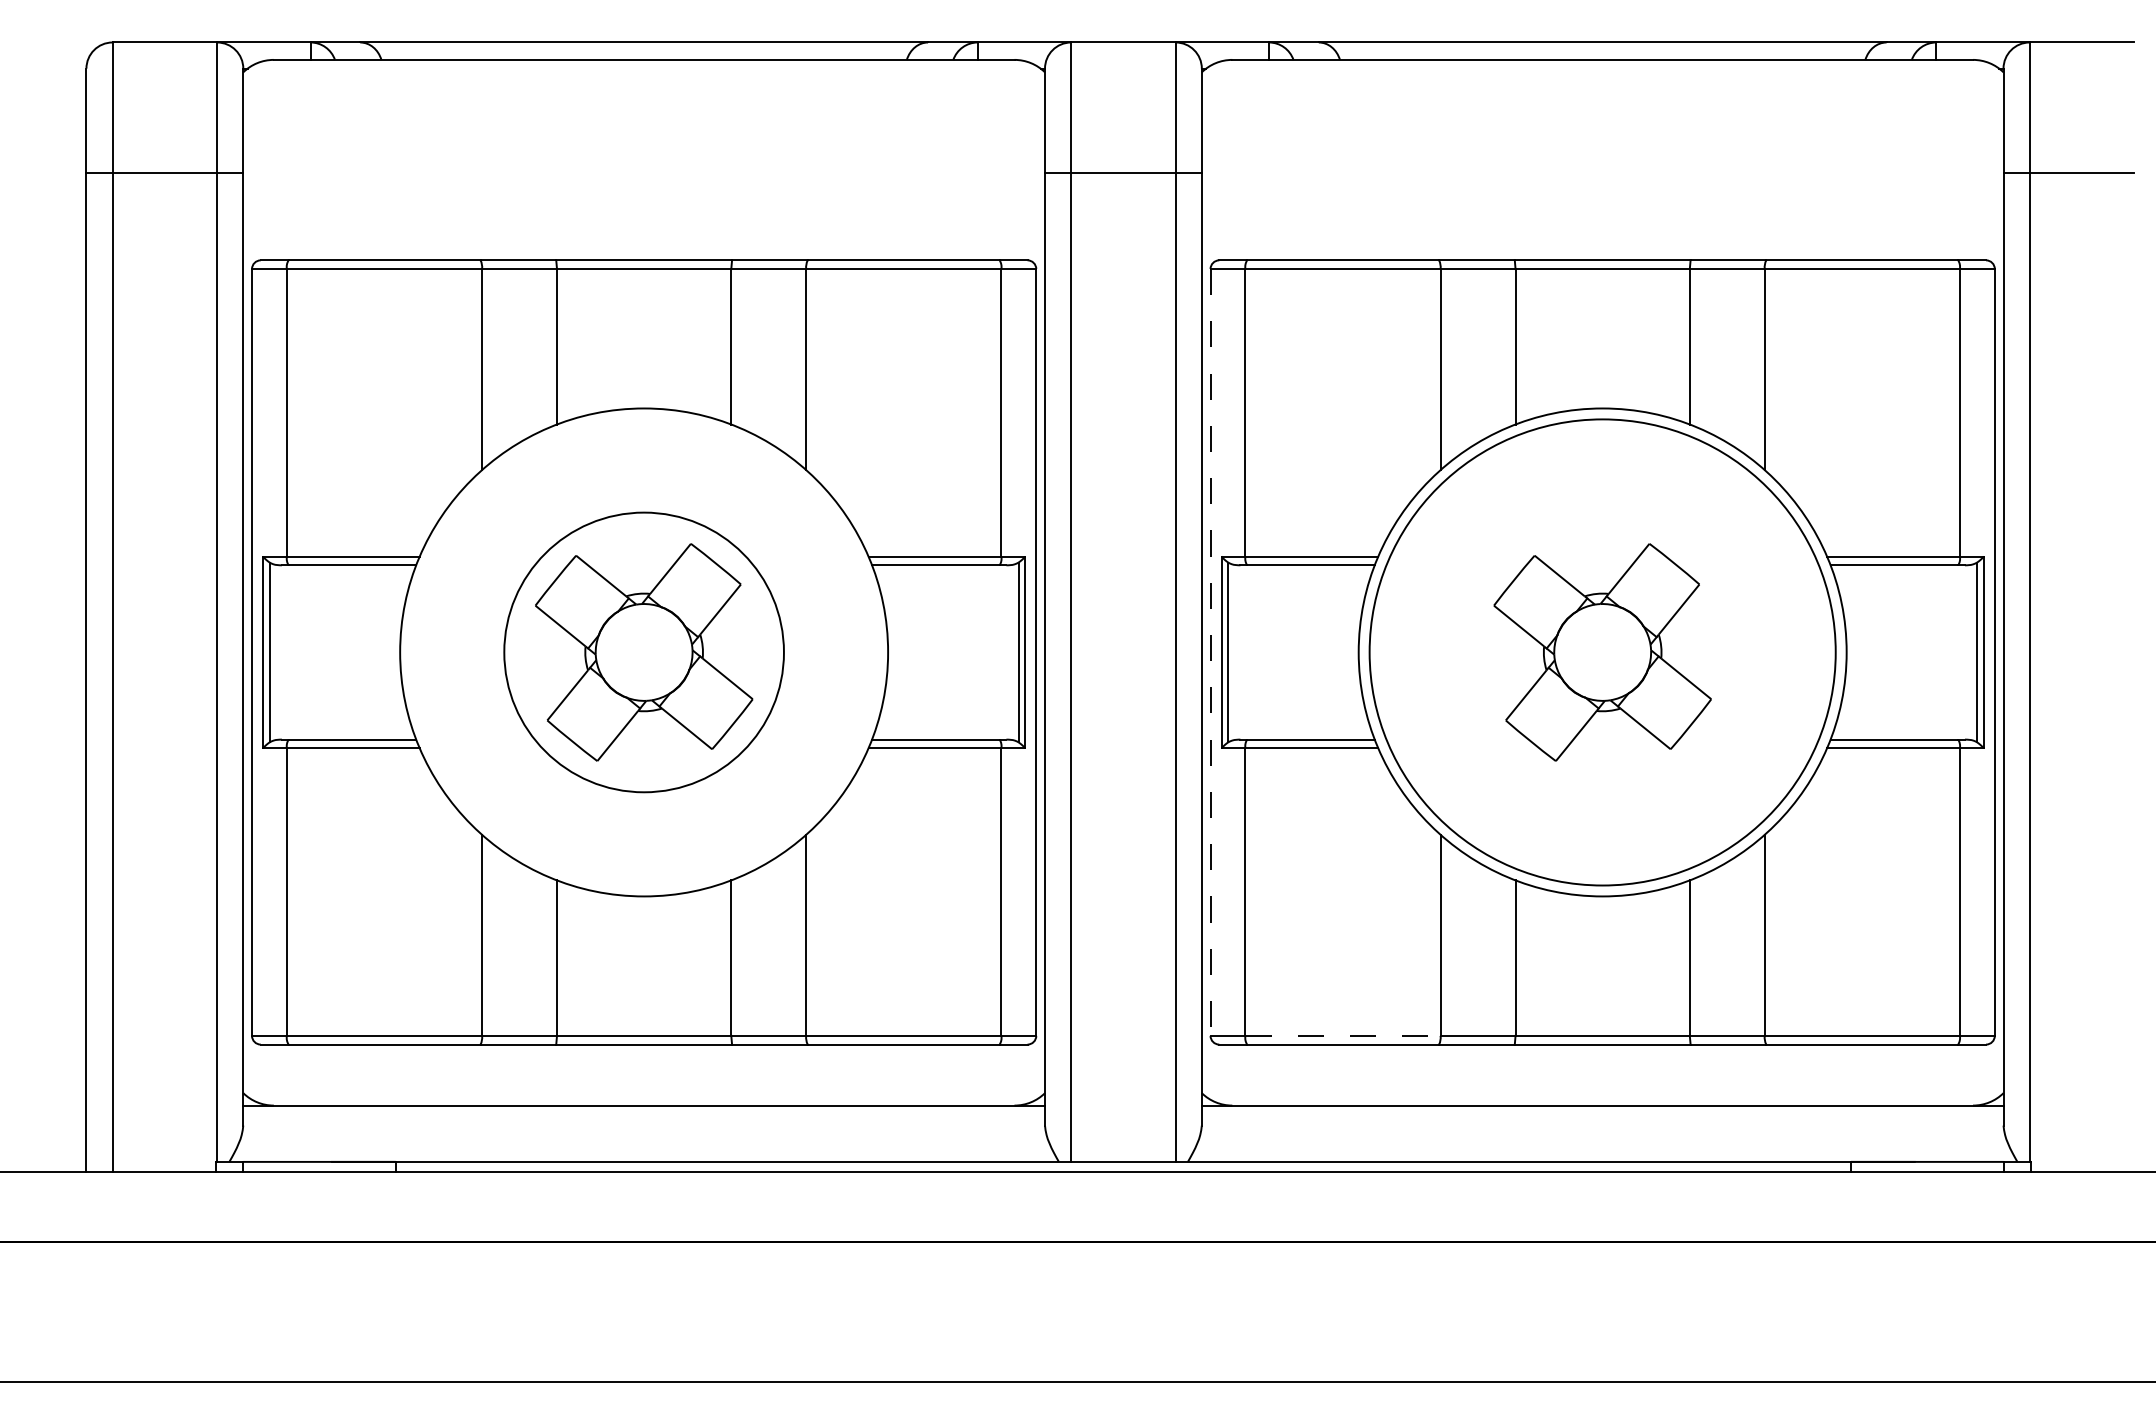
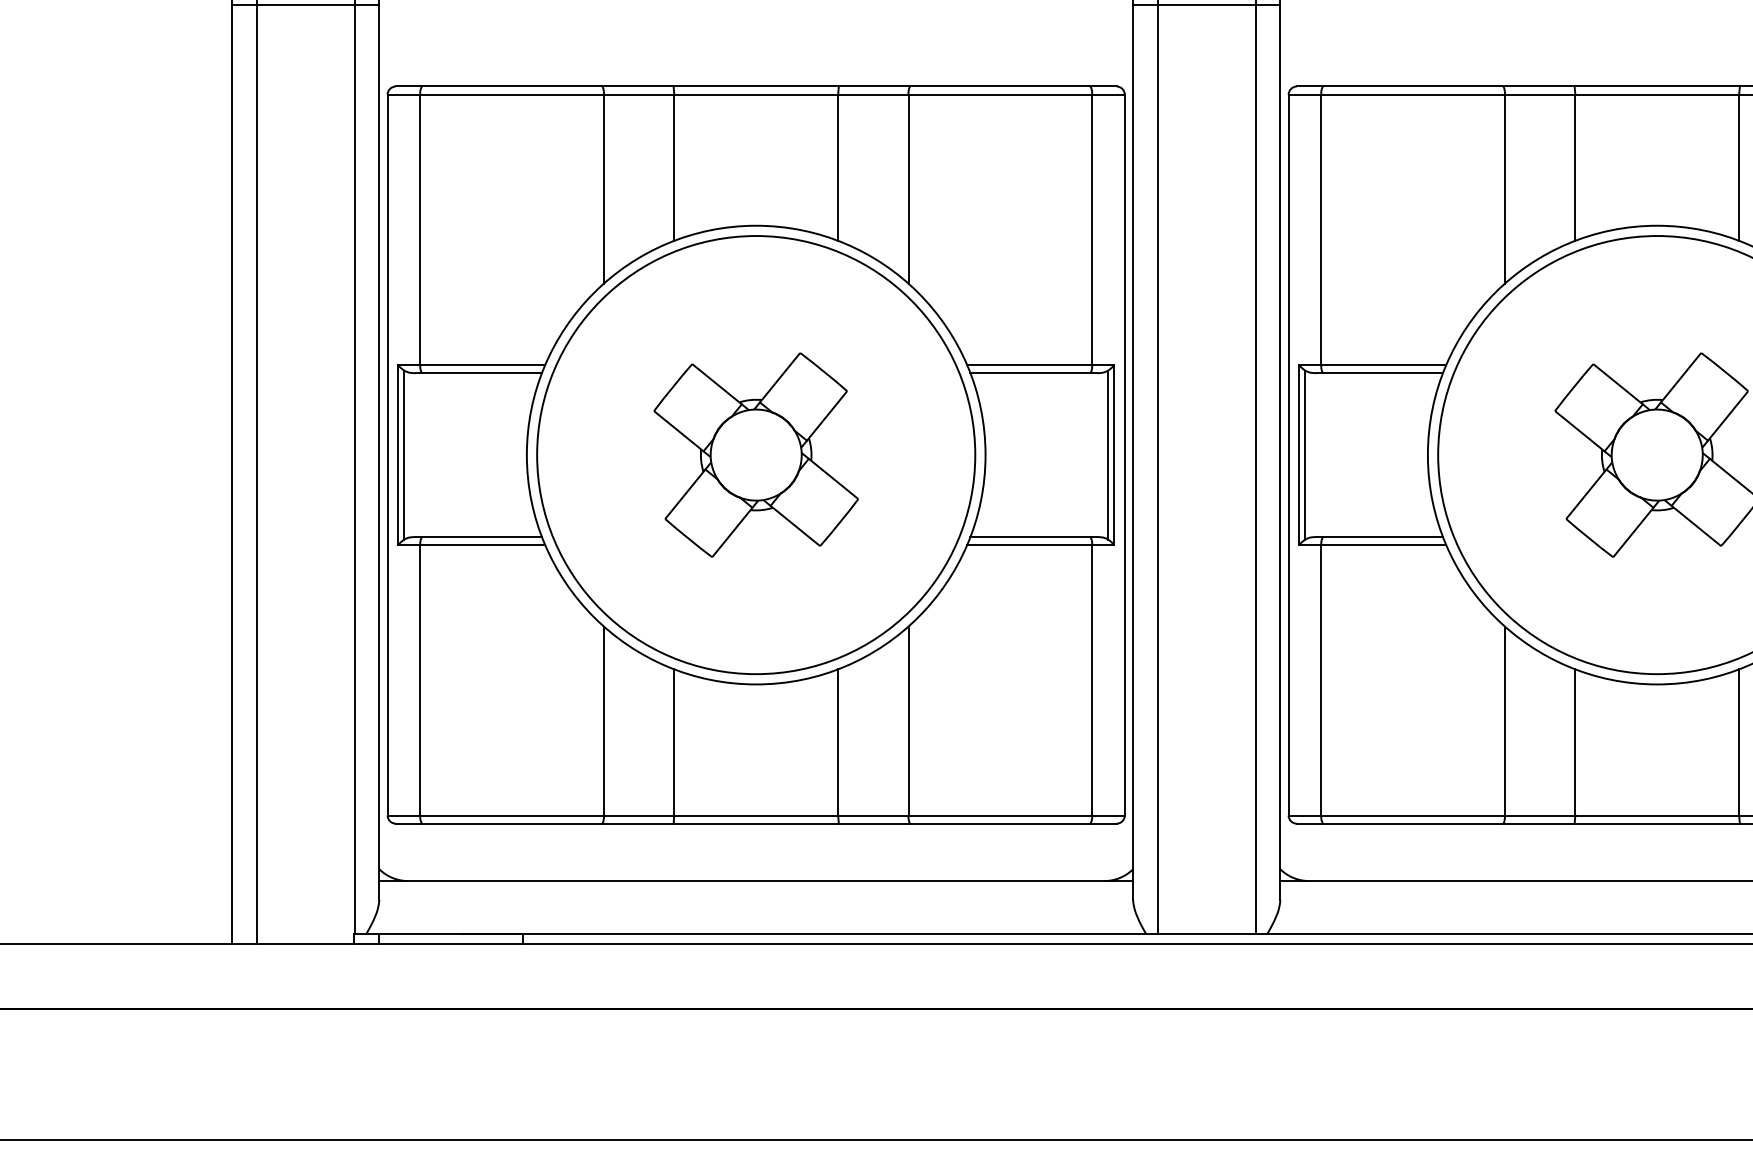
circle: (644, 652) -> (756, 455), size x1.67
line: (1210, 652) -> (1288, 455), dashed -> solid
line: (1342, 1035) -> (1412, 815), dashed -> solid

